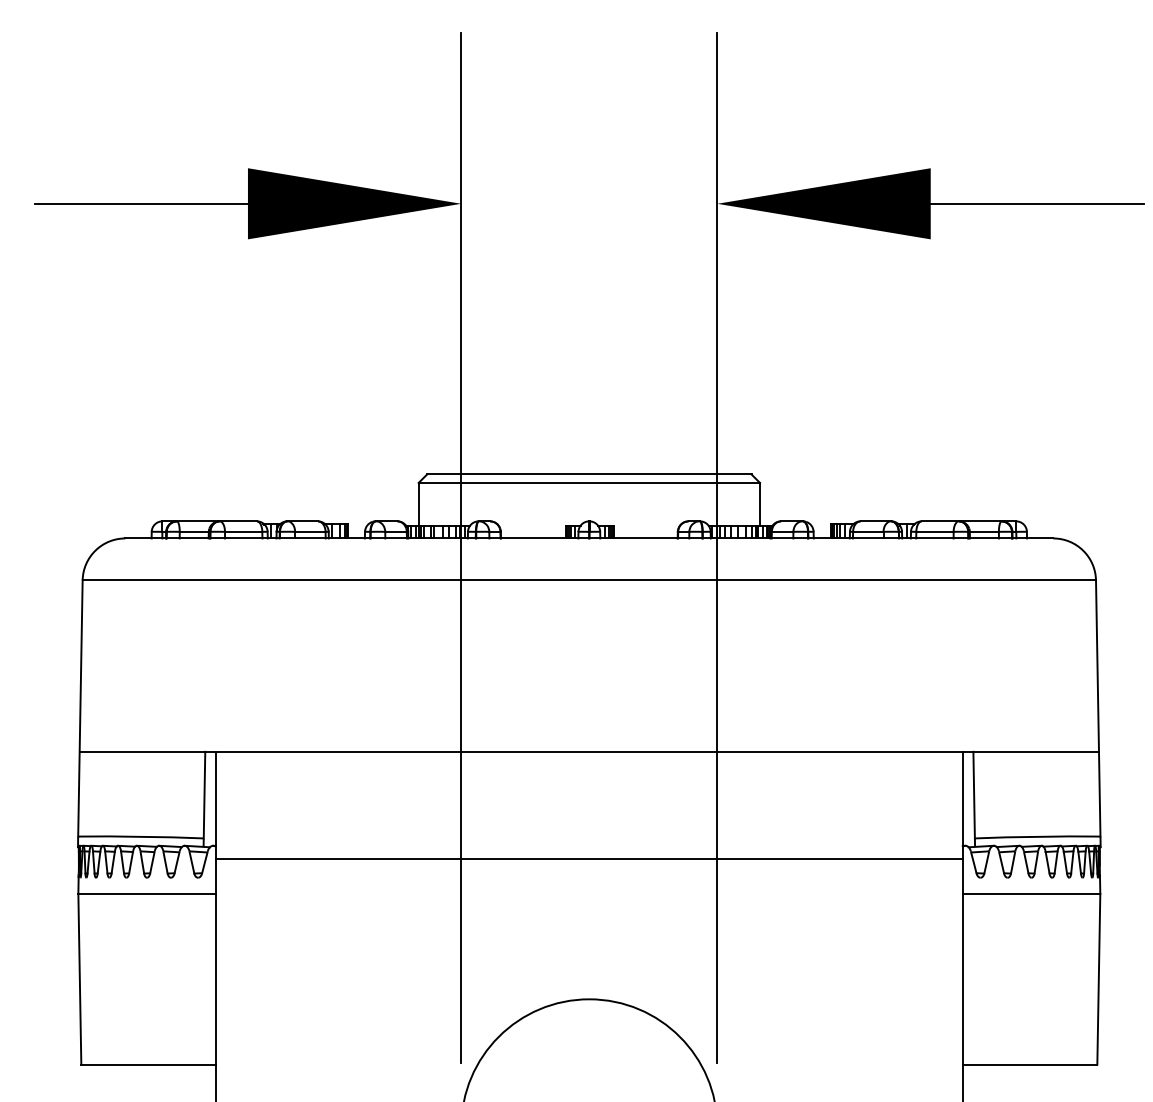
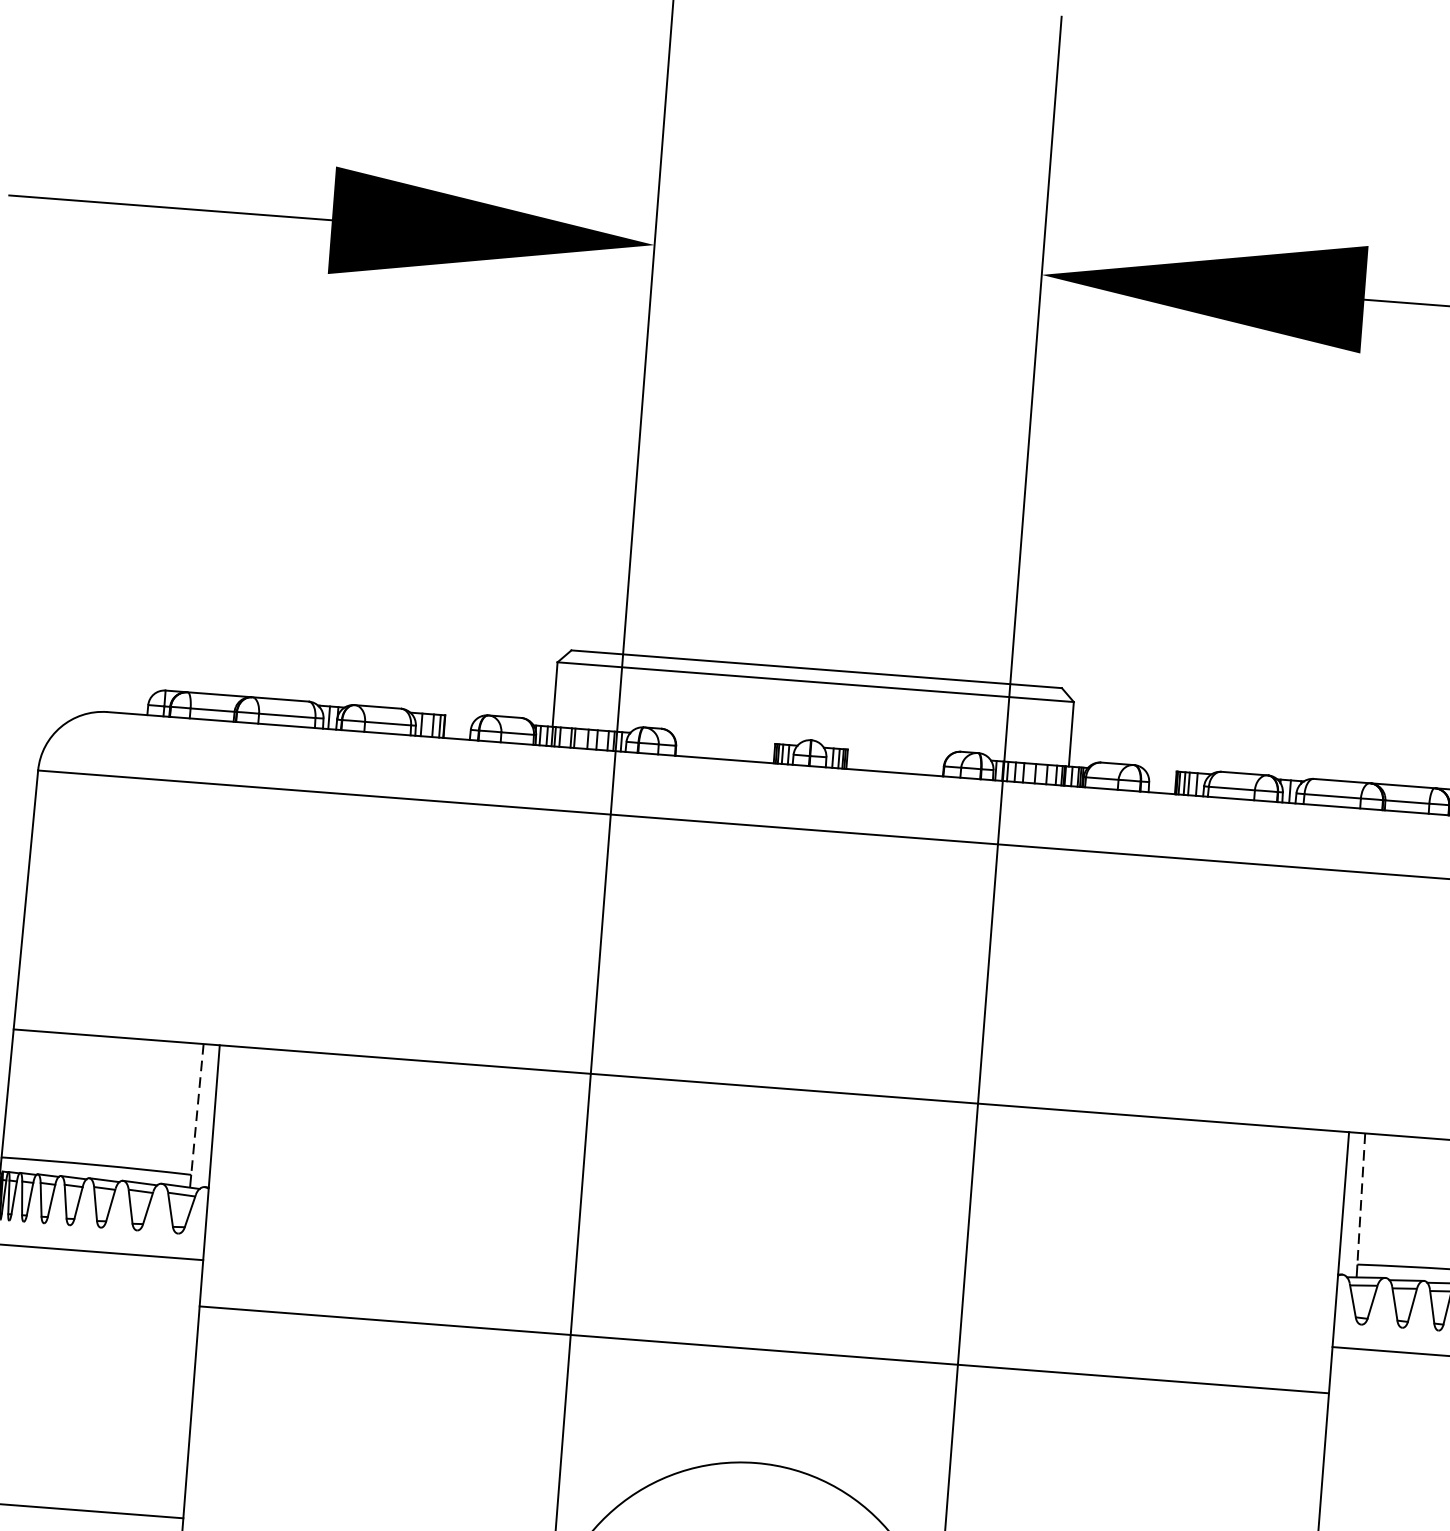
line: (204, 795) -> (197, 1110), solid -> dashed
line: (974, 795) -> (1361, 1199), solid -> dashed
line: (588, 858) -> (763, 1349), moved

